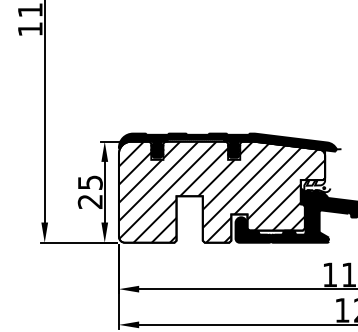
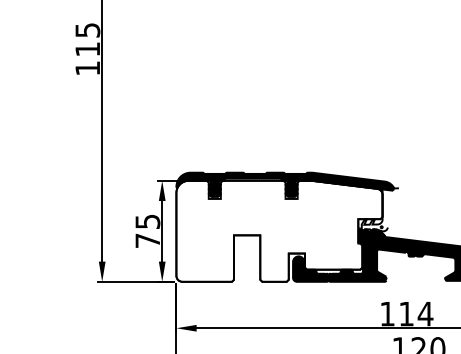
hatch: (222, 191) -> (279, 230), removed
text: (90, 201) -> (147, 240), 25 -> 75

